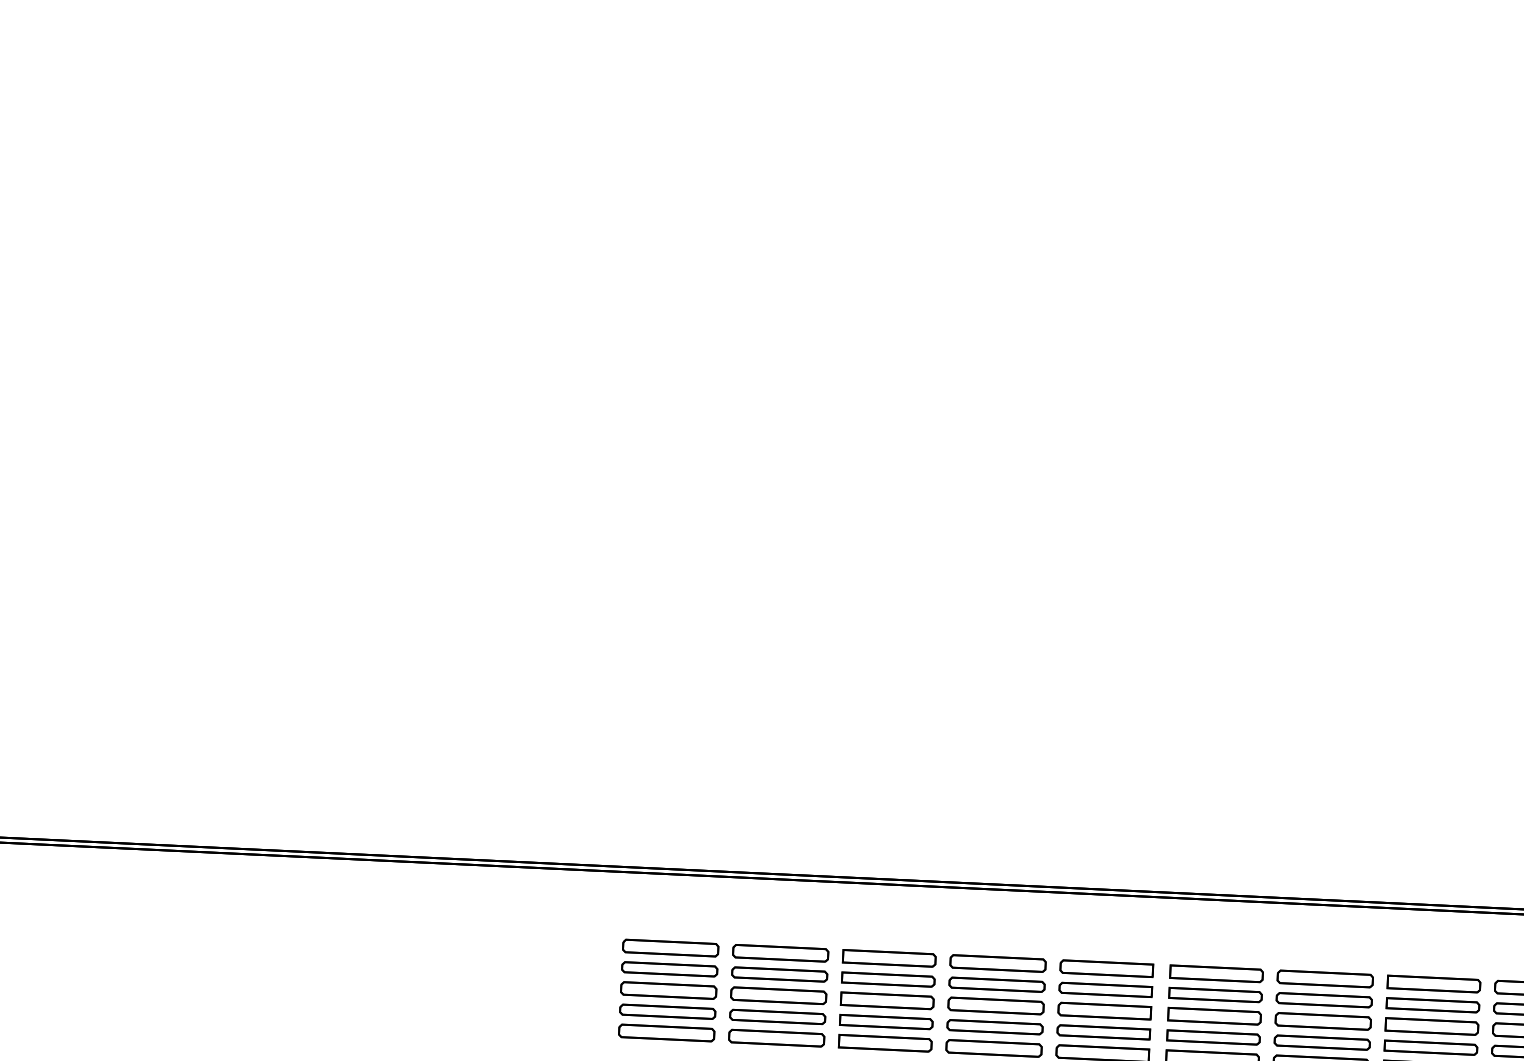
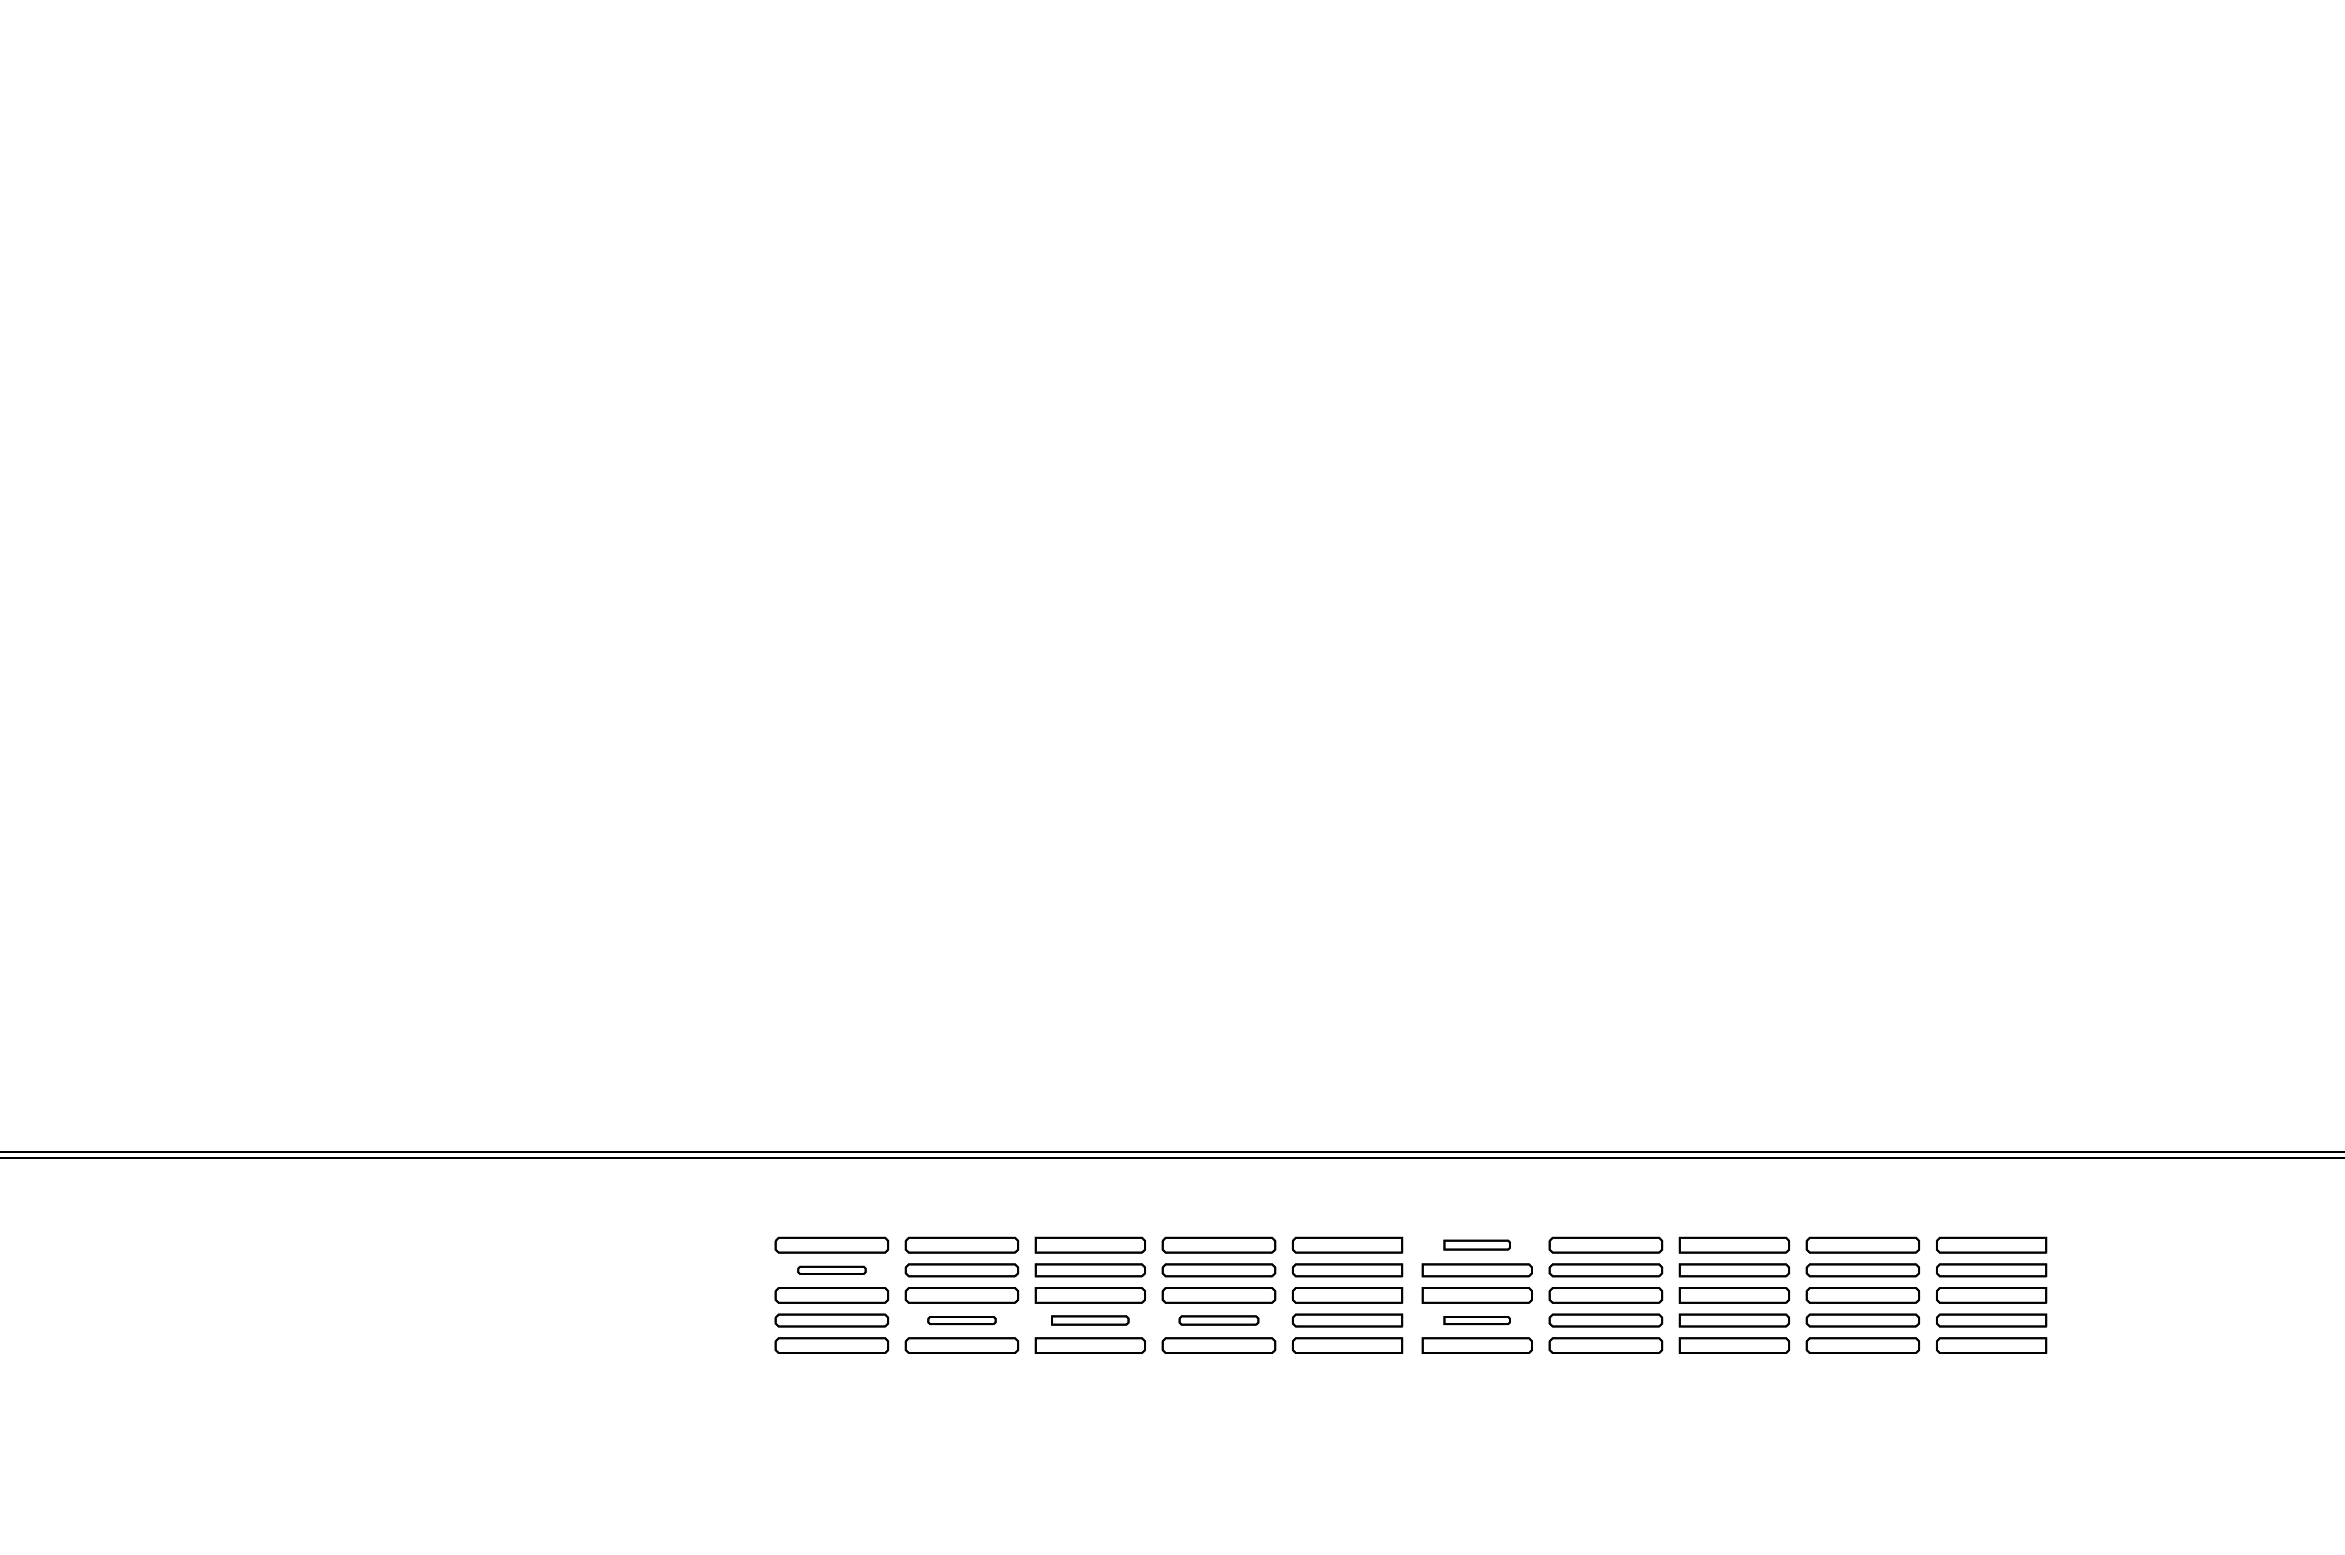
part: (669, 969) -> (831, 1270), size x0.6
part: (1215, 973) -> (1476, 1244), size x0.6
part: (777, 1016) -> (961, 1320), size x0.6
part: (885, 1022) -> (1089, 1320), size x0.7
part: (994, 1027) -> (1218, 1320), size x0.7
part: (1212, 1037) -> (1476, 1320), size x0.6

